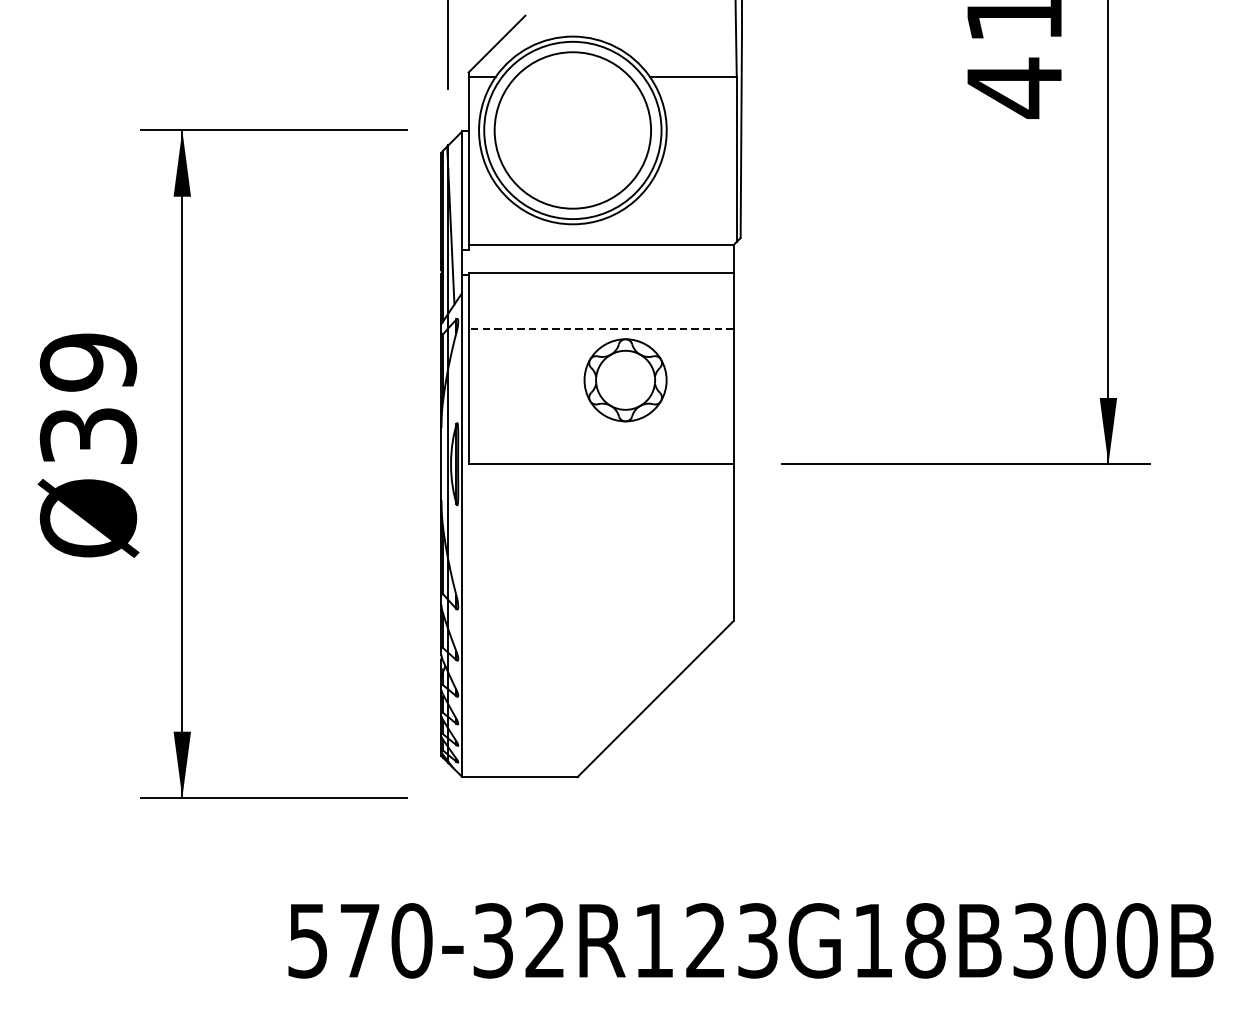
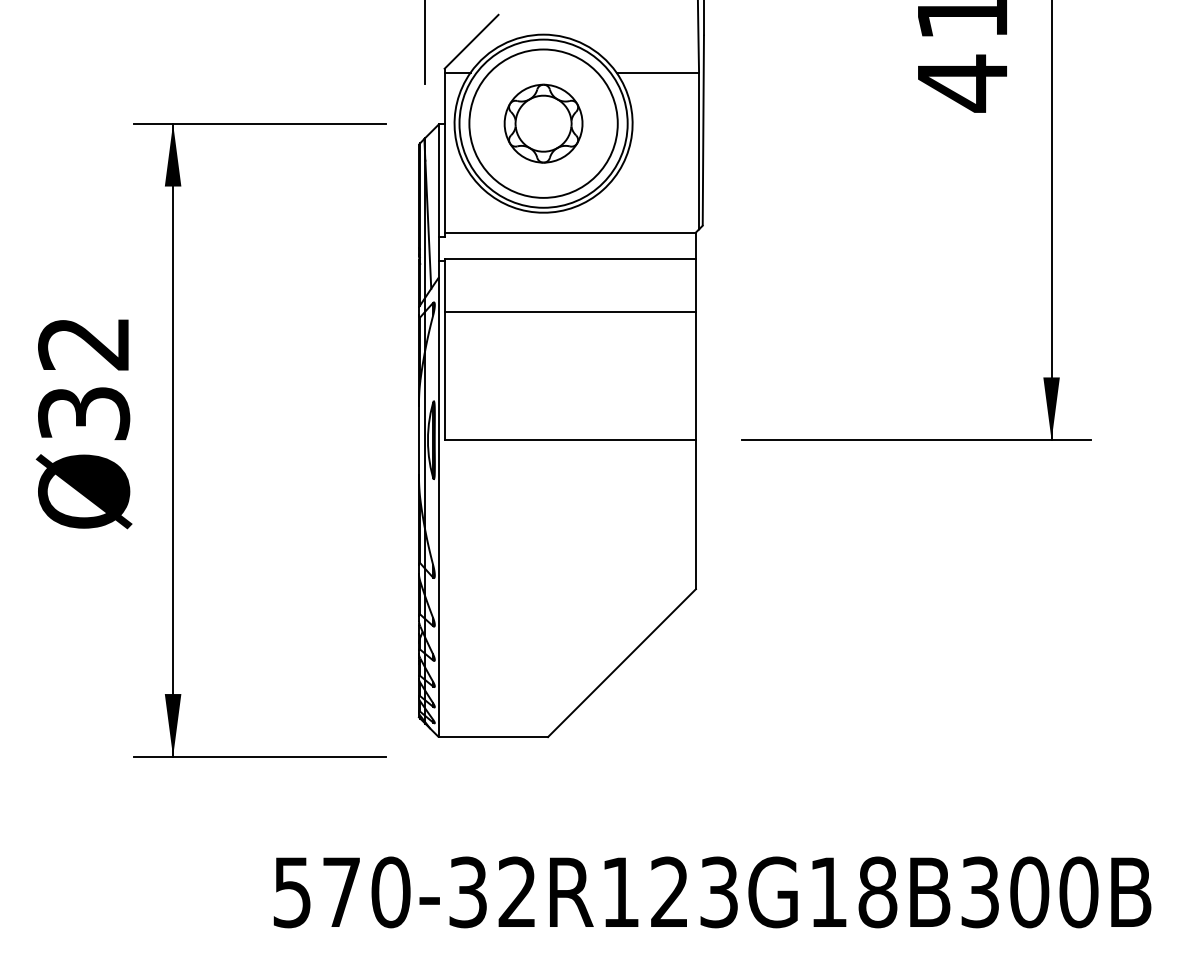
line: (601, 329) -> (570, 312), dashed -> solid
text: (88, 362) -> (84, 343), Ø39 -> Ø32
part: (625, 380) -> (543, 123), moved

